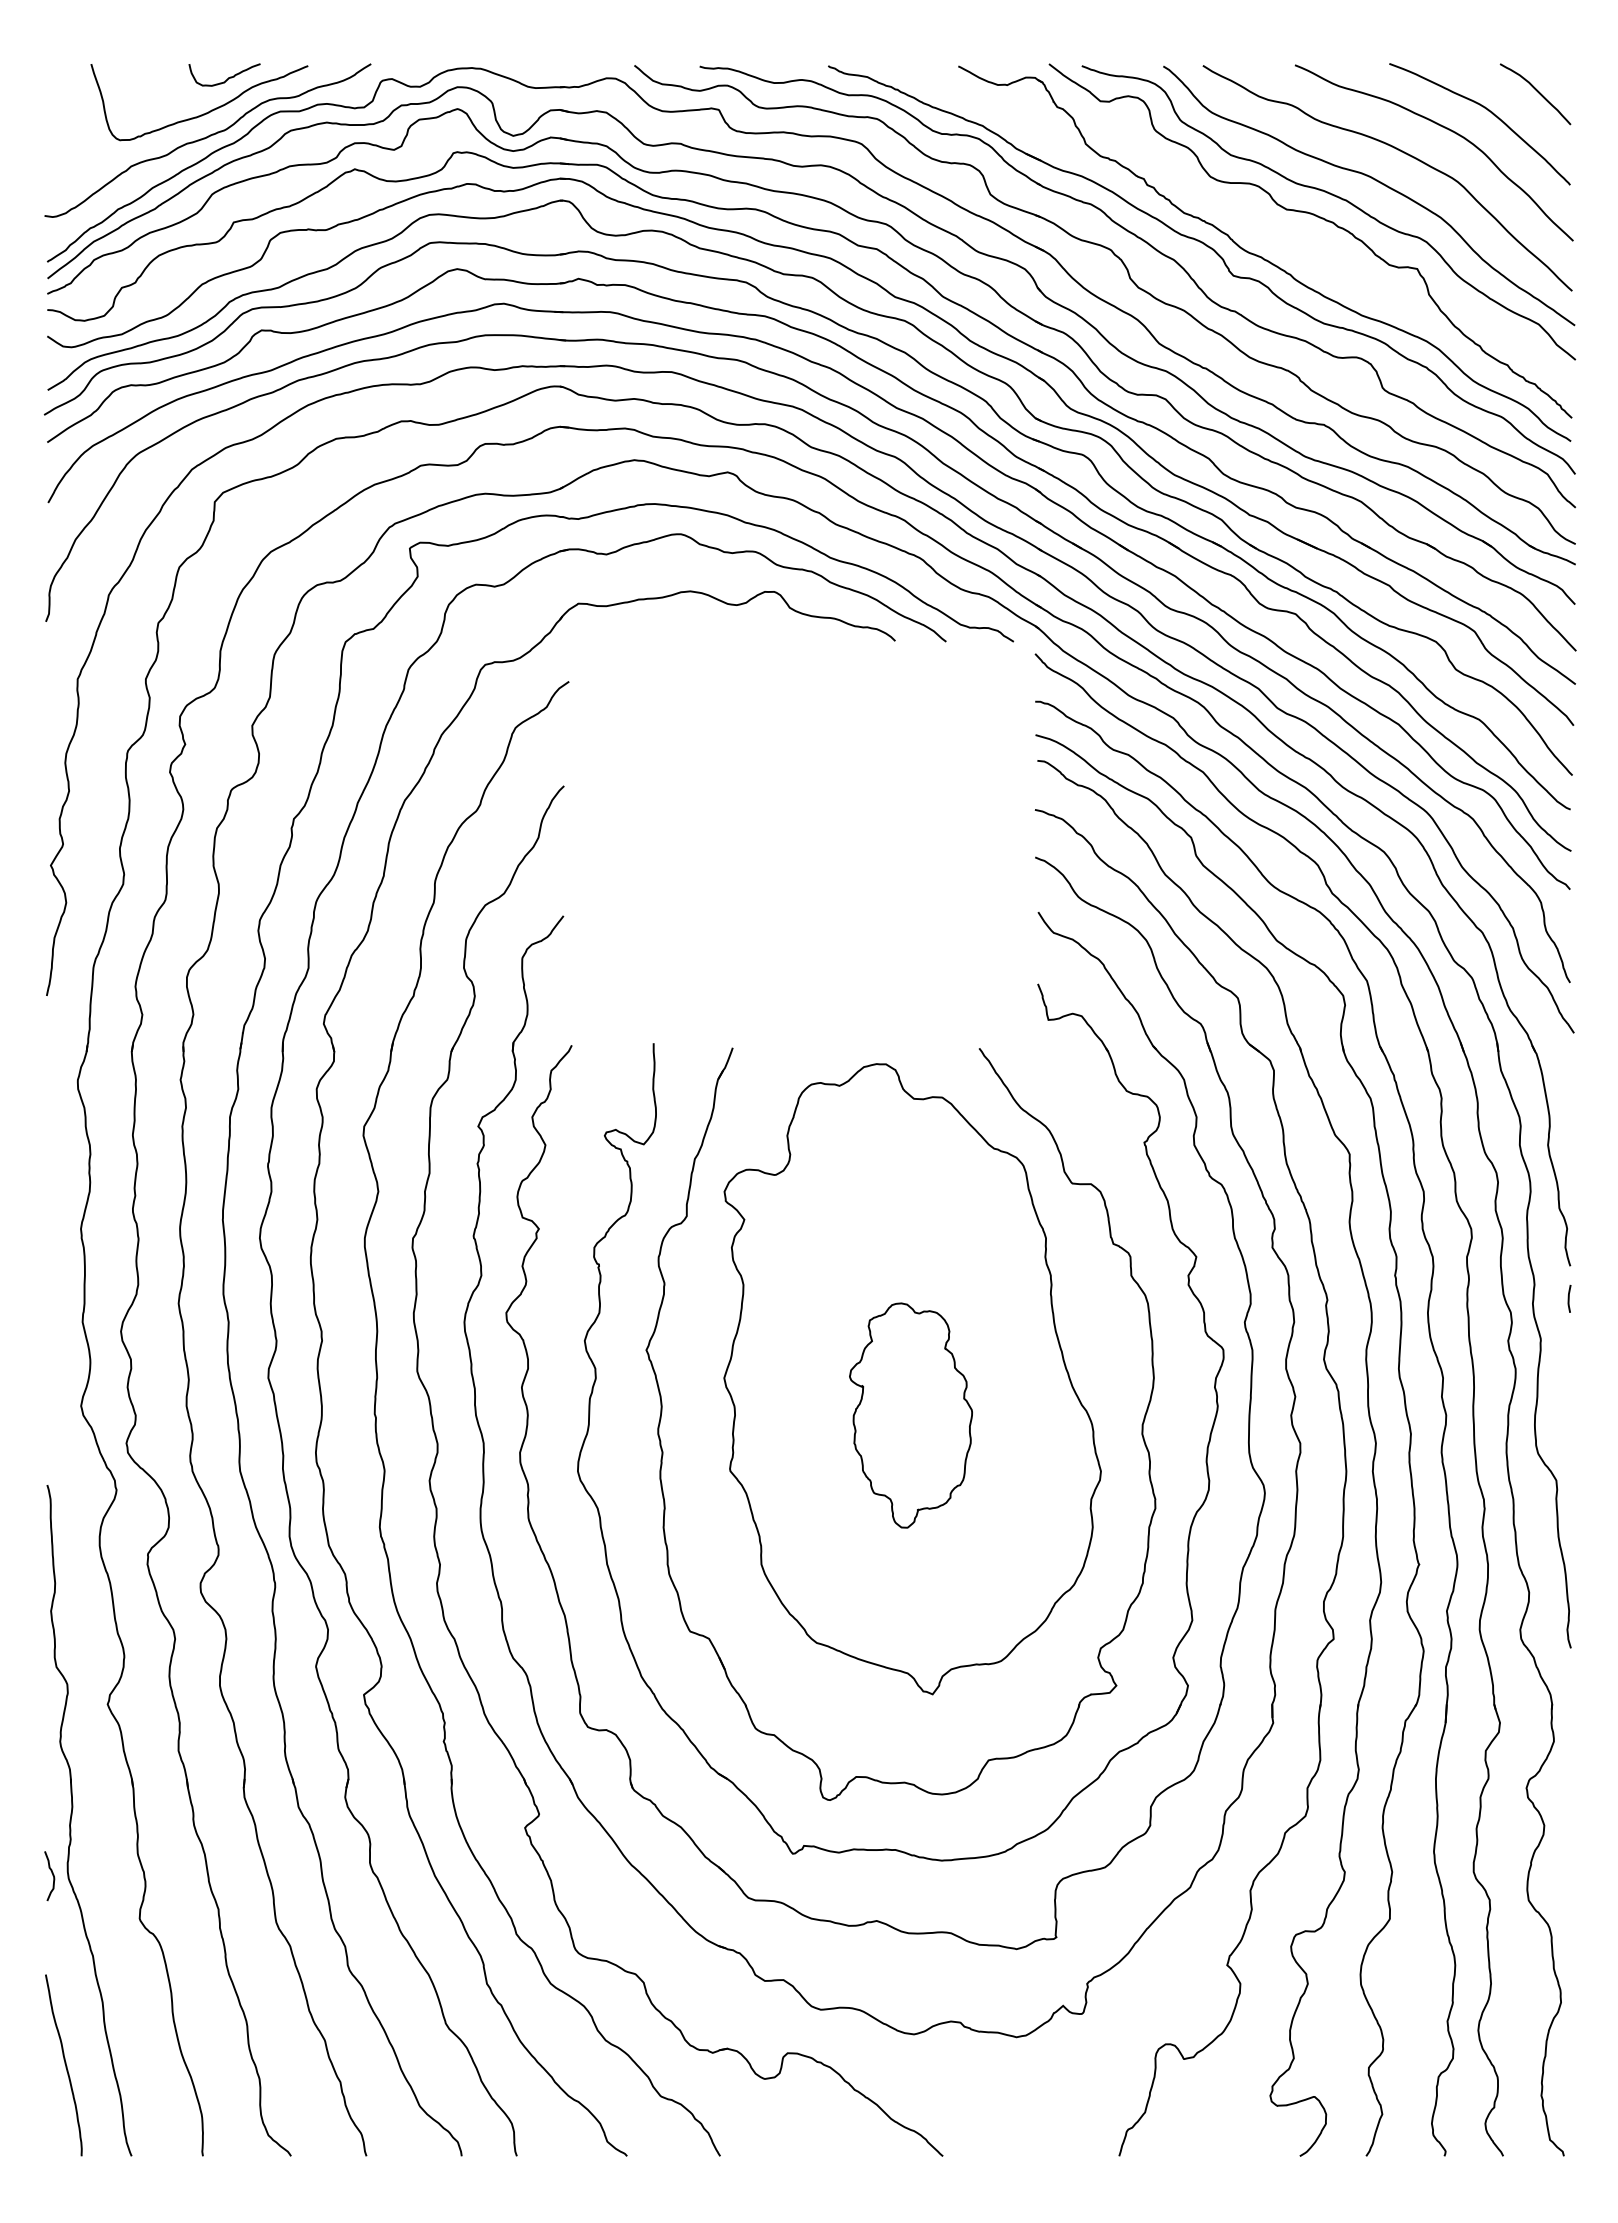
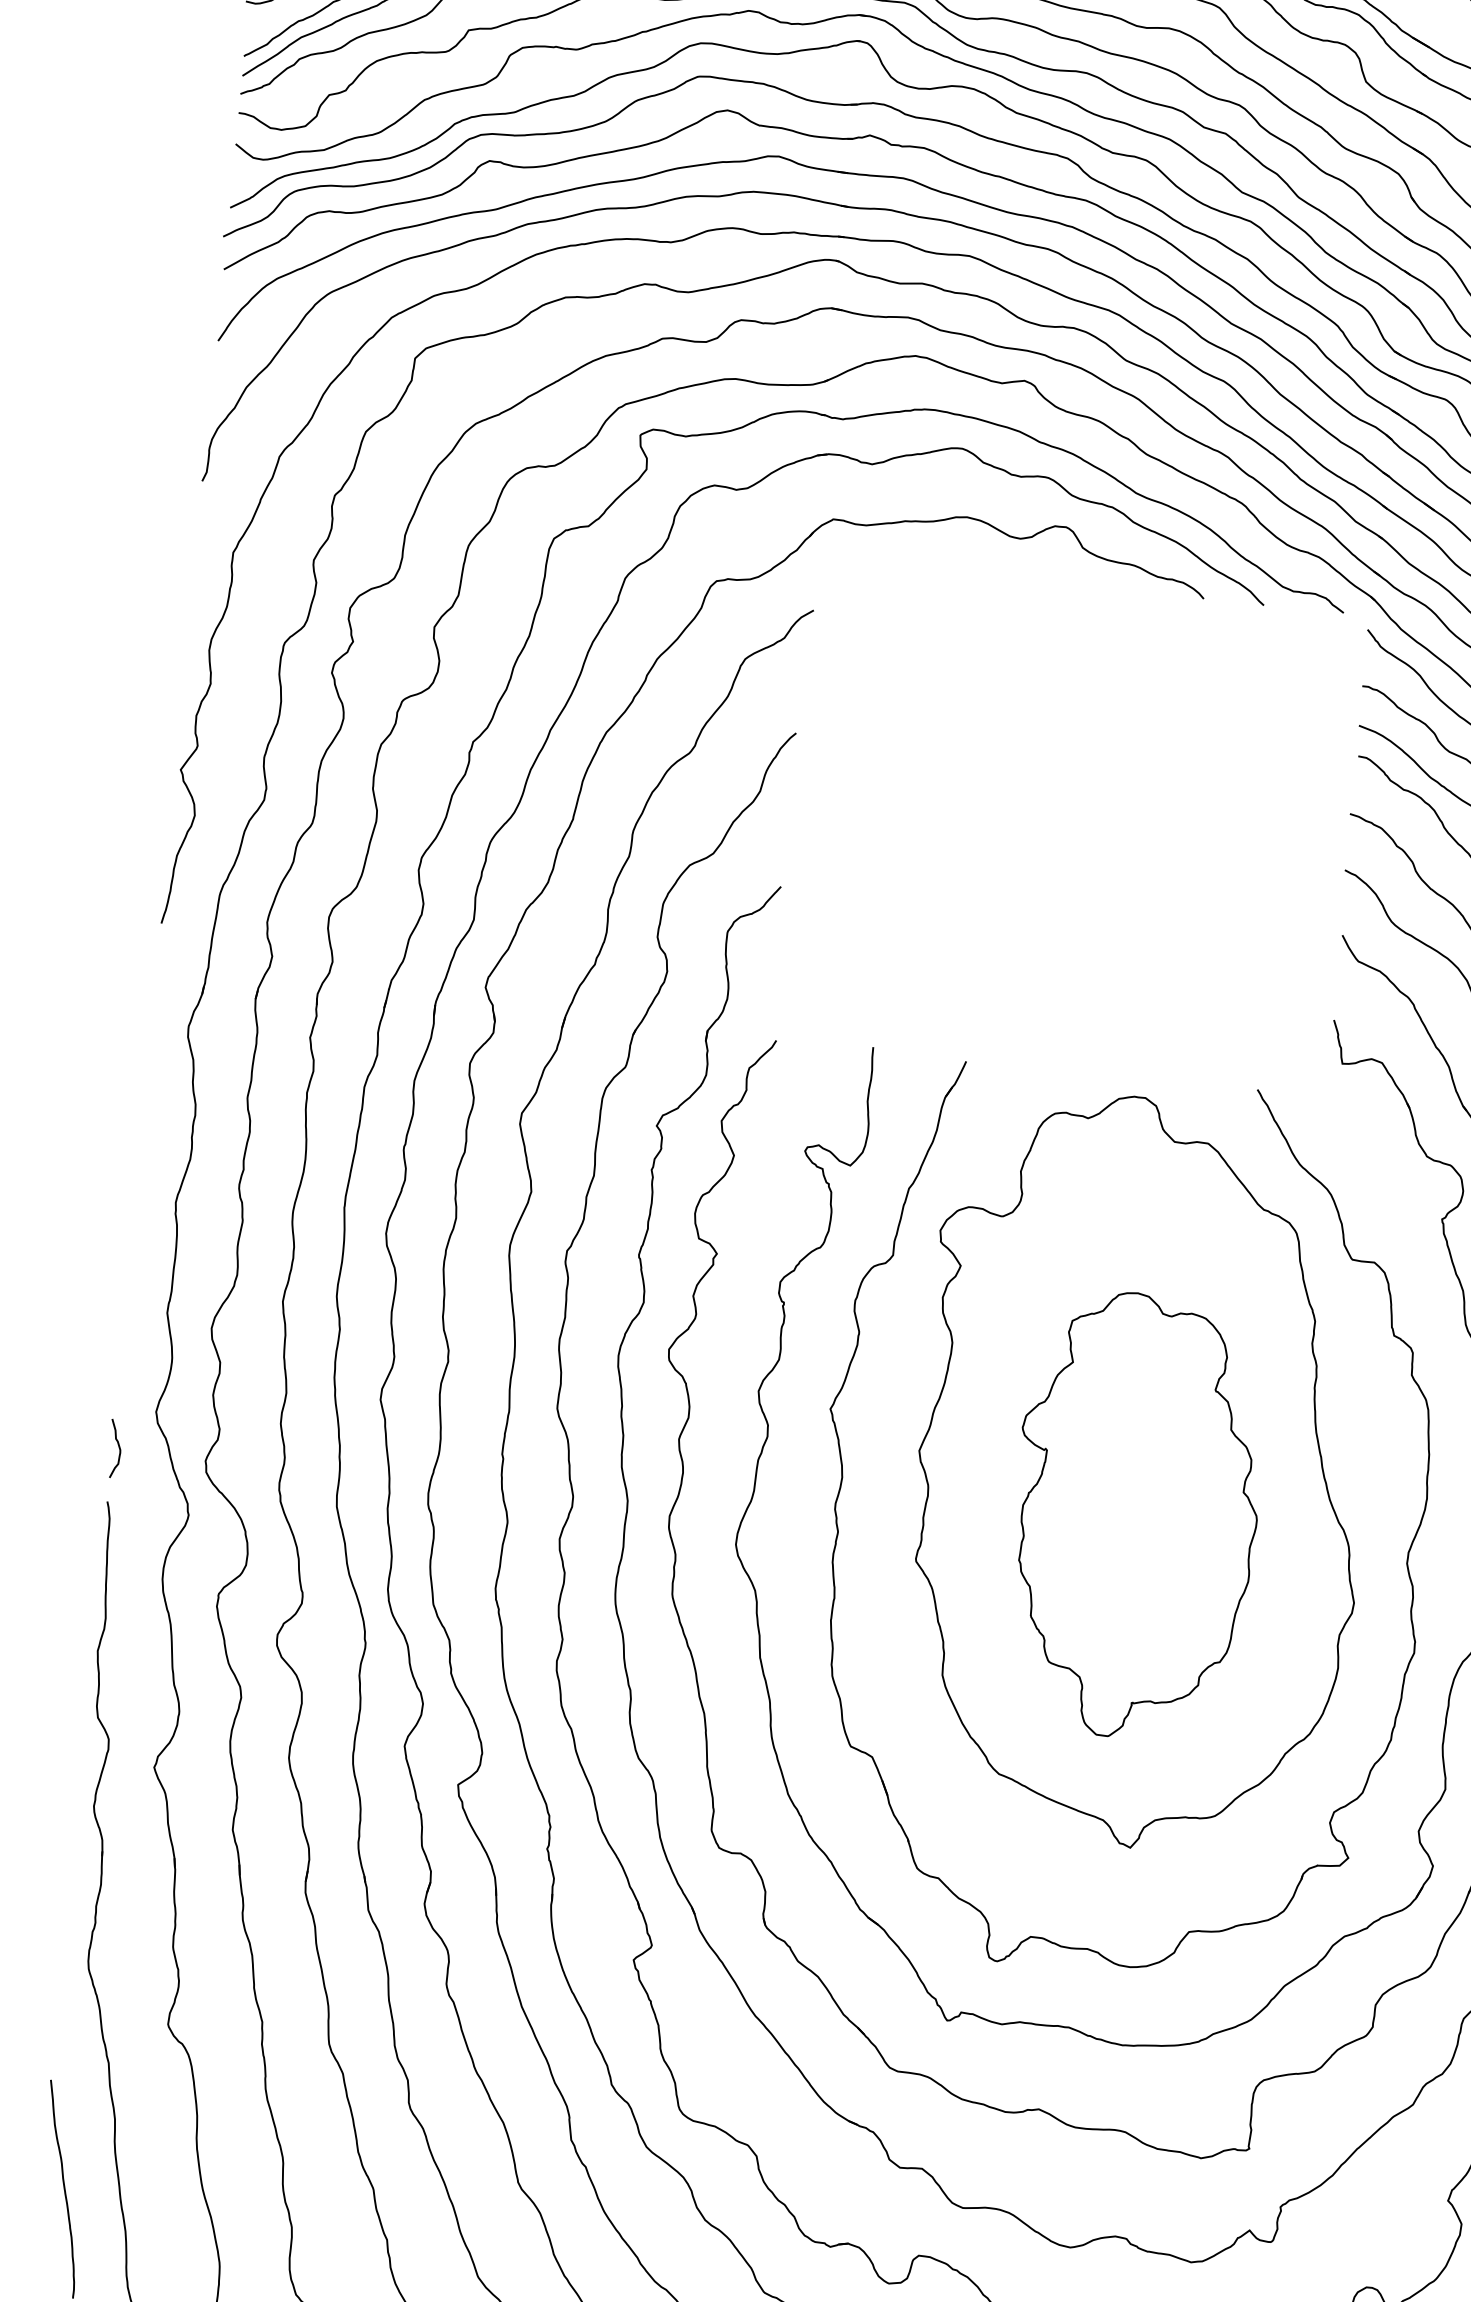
part: (910, 1415) -> (1135, 1515), size x1.67
curve: (51, 1873) -> (117, 1445), moved

